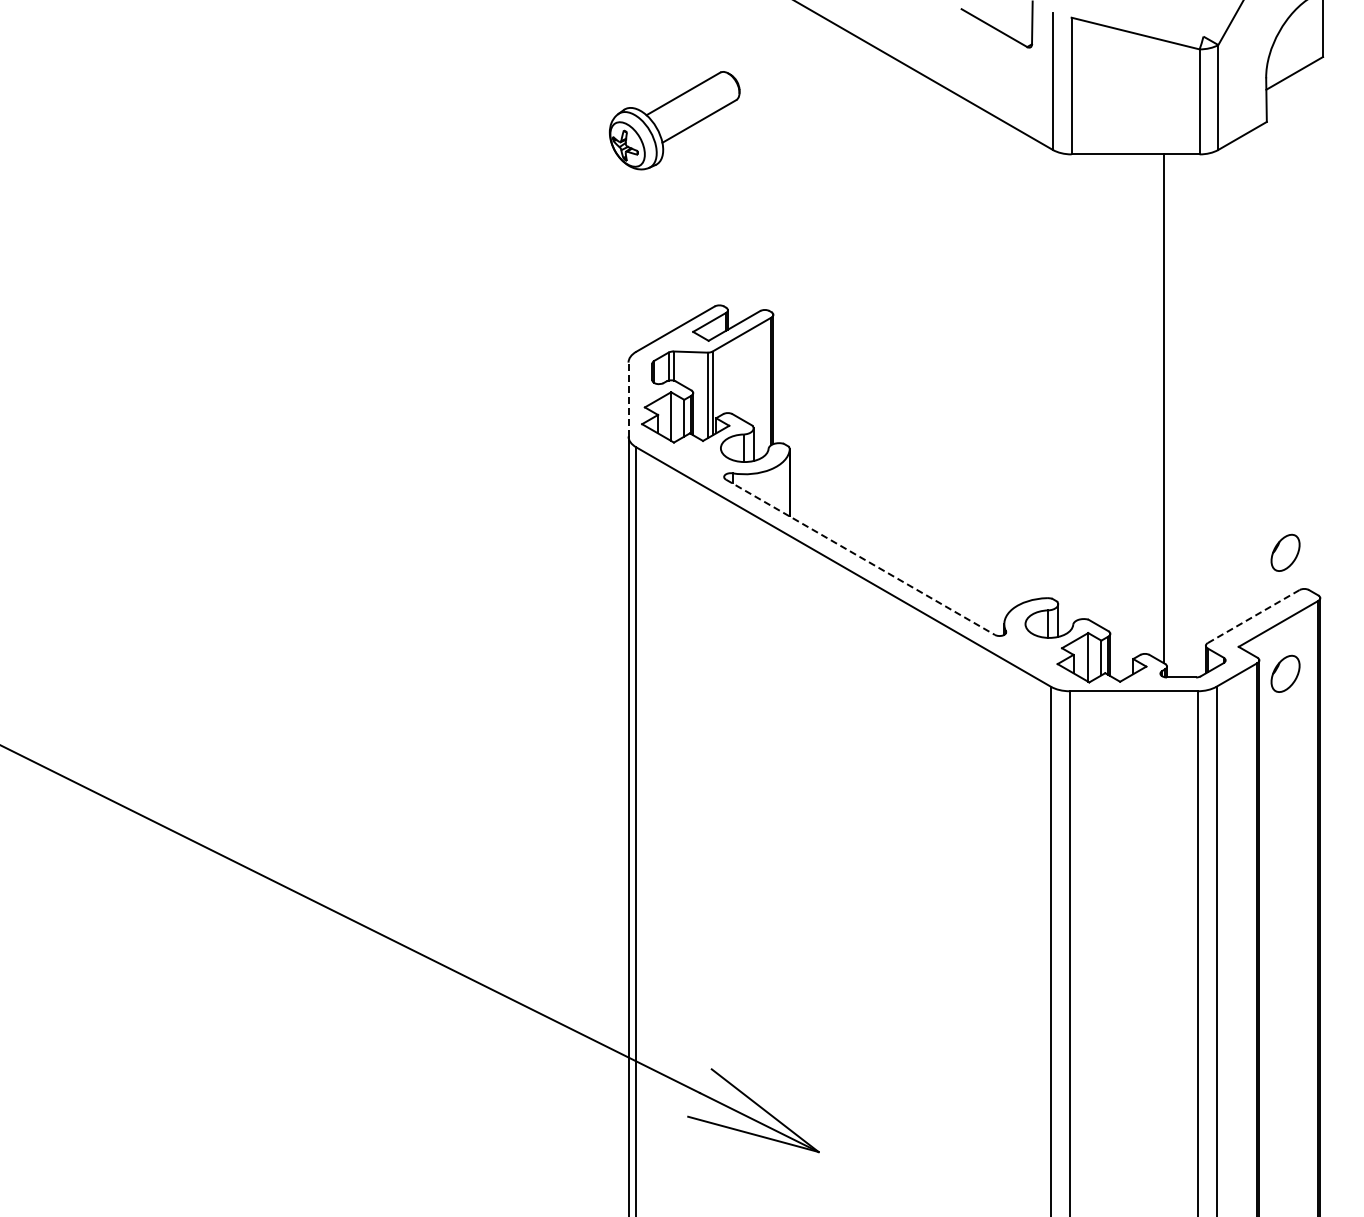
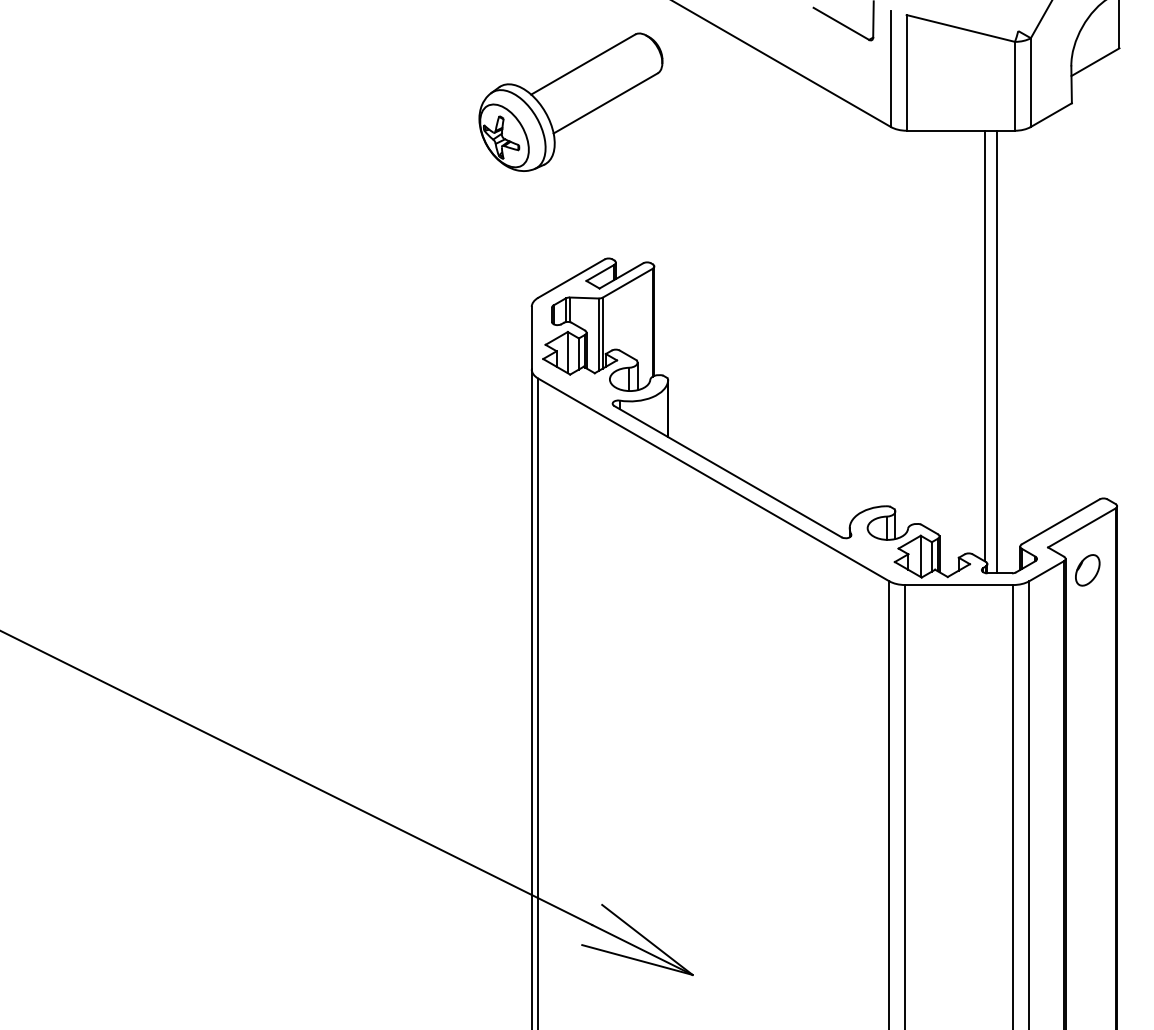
part: (674, 120) -> (570, 102), size x1.67
line: (628, 399) -> (531, 338), dashed -> solid
line: (1177, 415) -> (996, 351), added
part: (1285, 552) -> (1087, 467), removed
line: (860, 557) -> (728, 471), dashed -> solid
line: (1254, 616) -> (1061, 521), dashed -> solid

